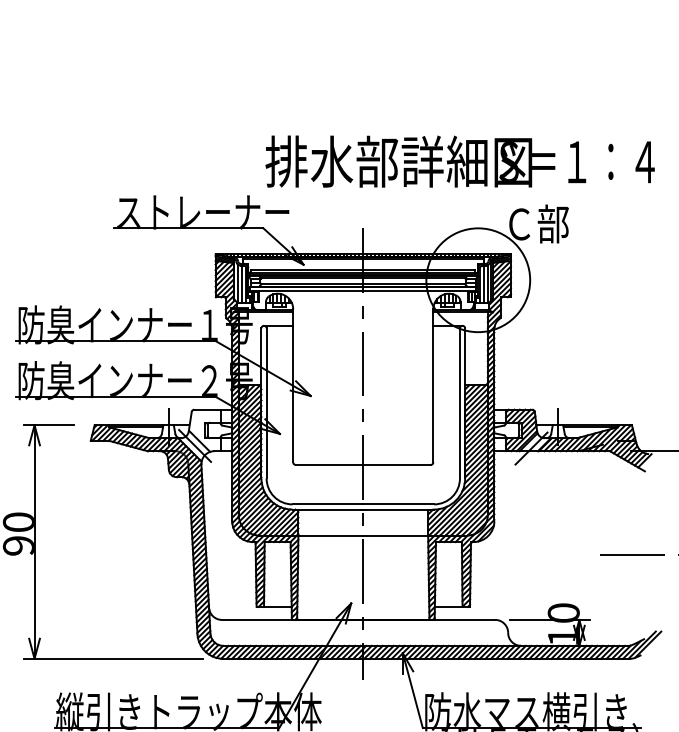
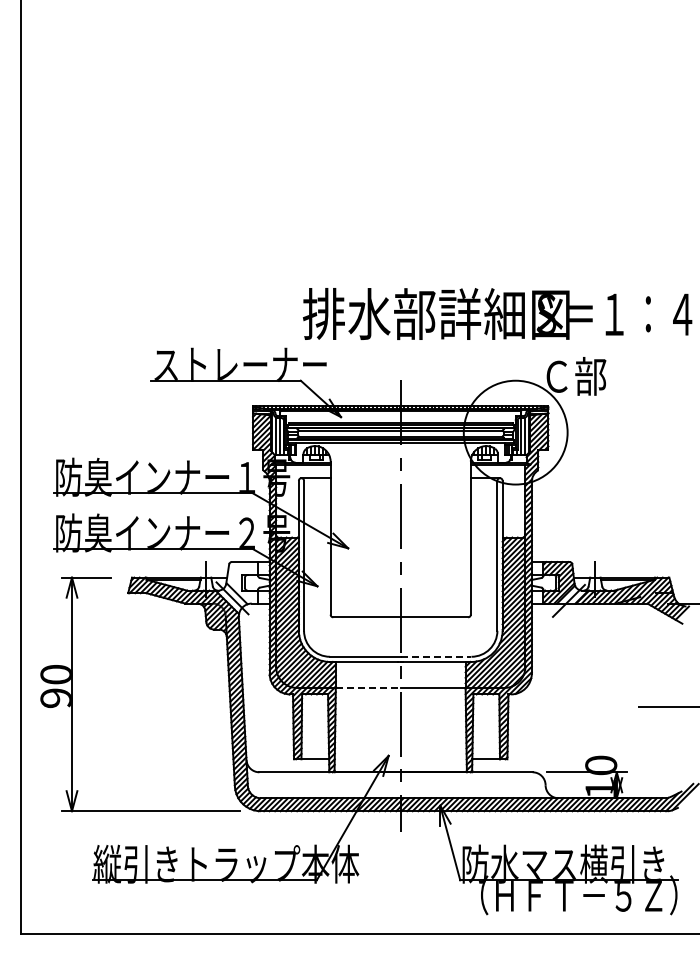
line: (399, 504) -> (436, 656), solid -> dashed
line: (331, 535) -> (368, 687), solid -> dashed

